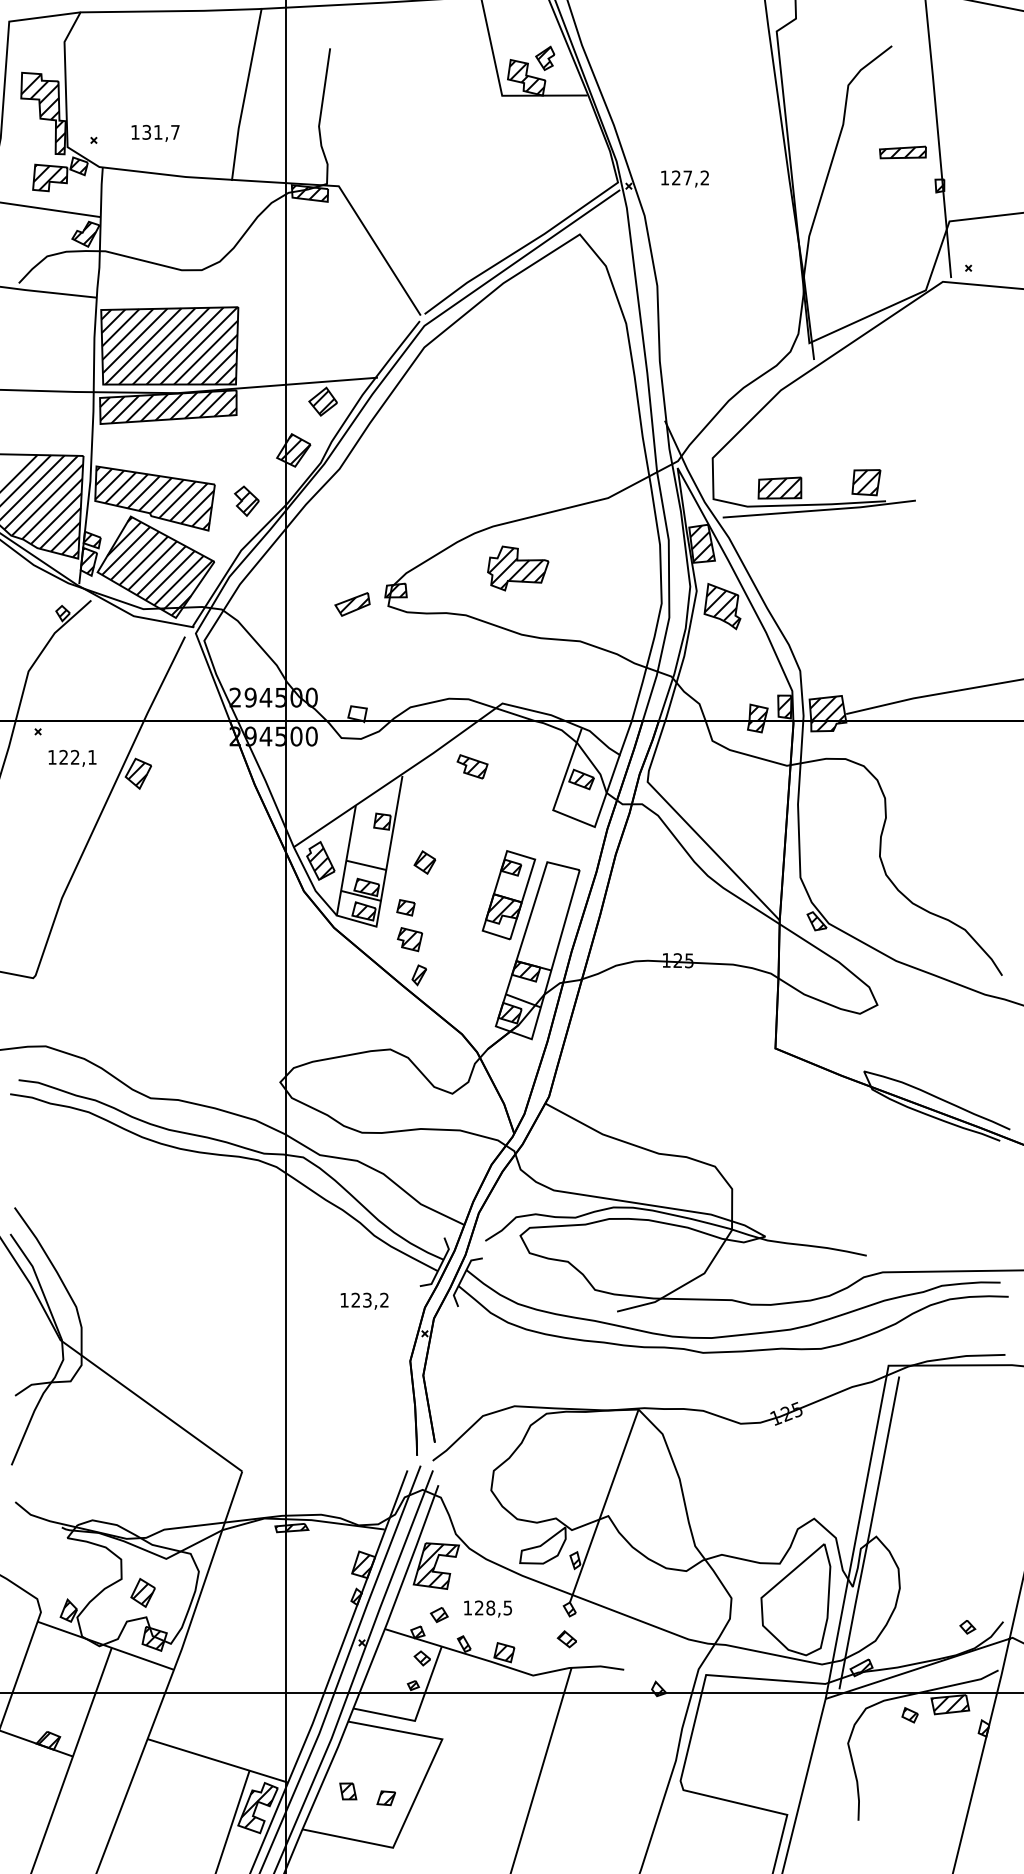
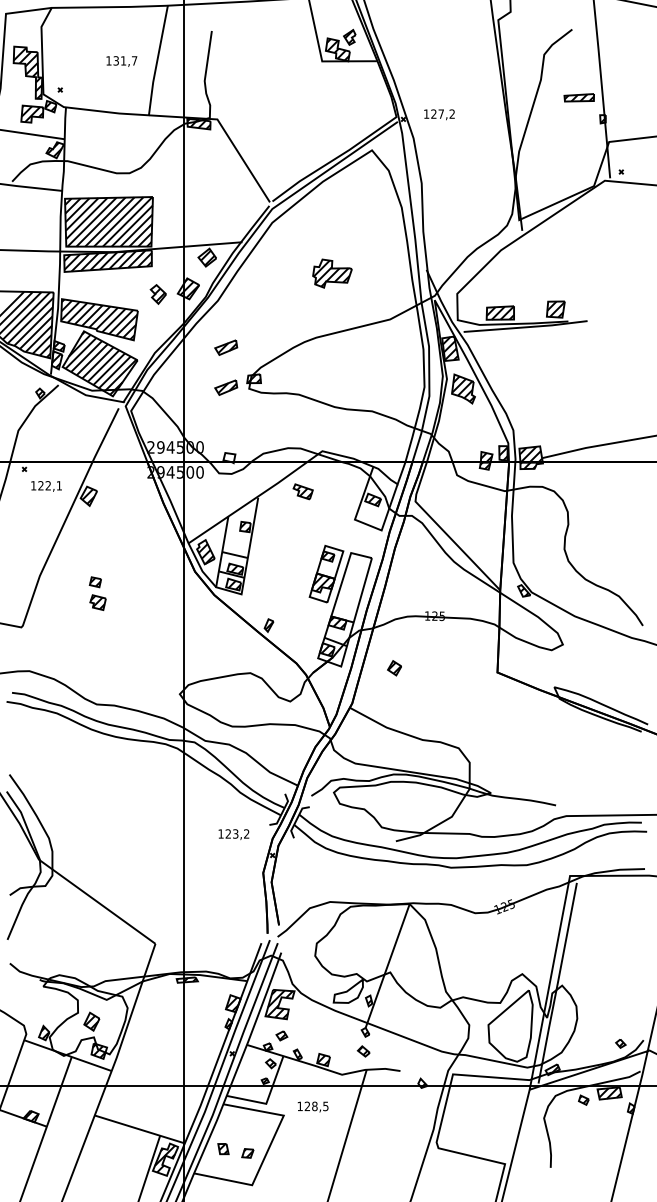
text: (154, 133) -> (121, 61), moved
part: (245, 501) -> (157, 294), moved
part: (352, 541) -> (226, 347), added
part: (518, 568) -> (332, 273), moved
part: (424, 862) -> (394, 668), moved
part: (409, 925) -> (97, 593), moved
text: (487, 1608) -> (312, 1106), moved

